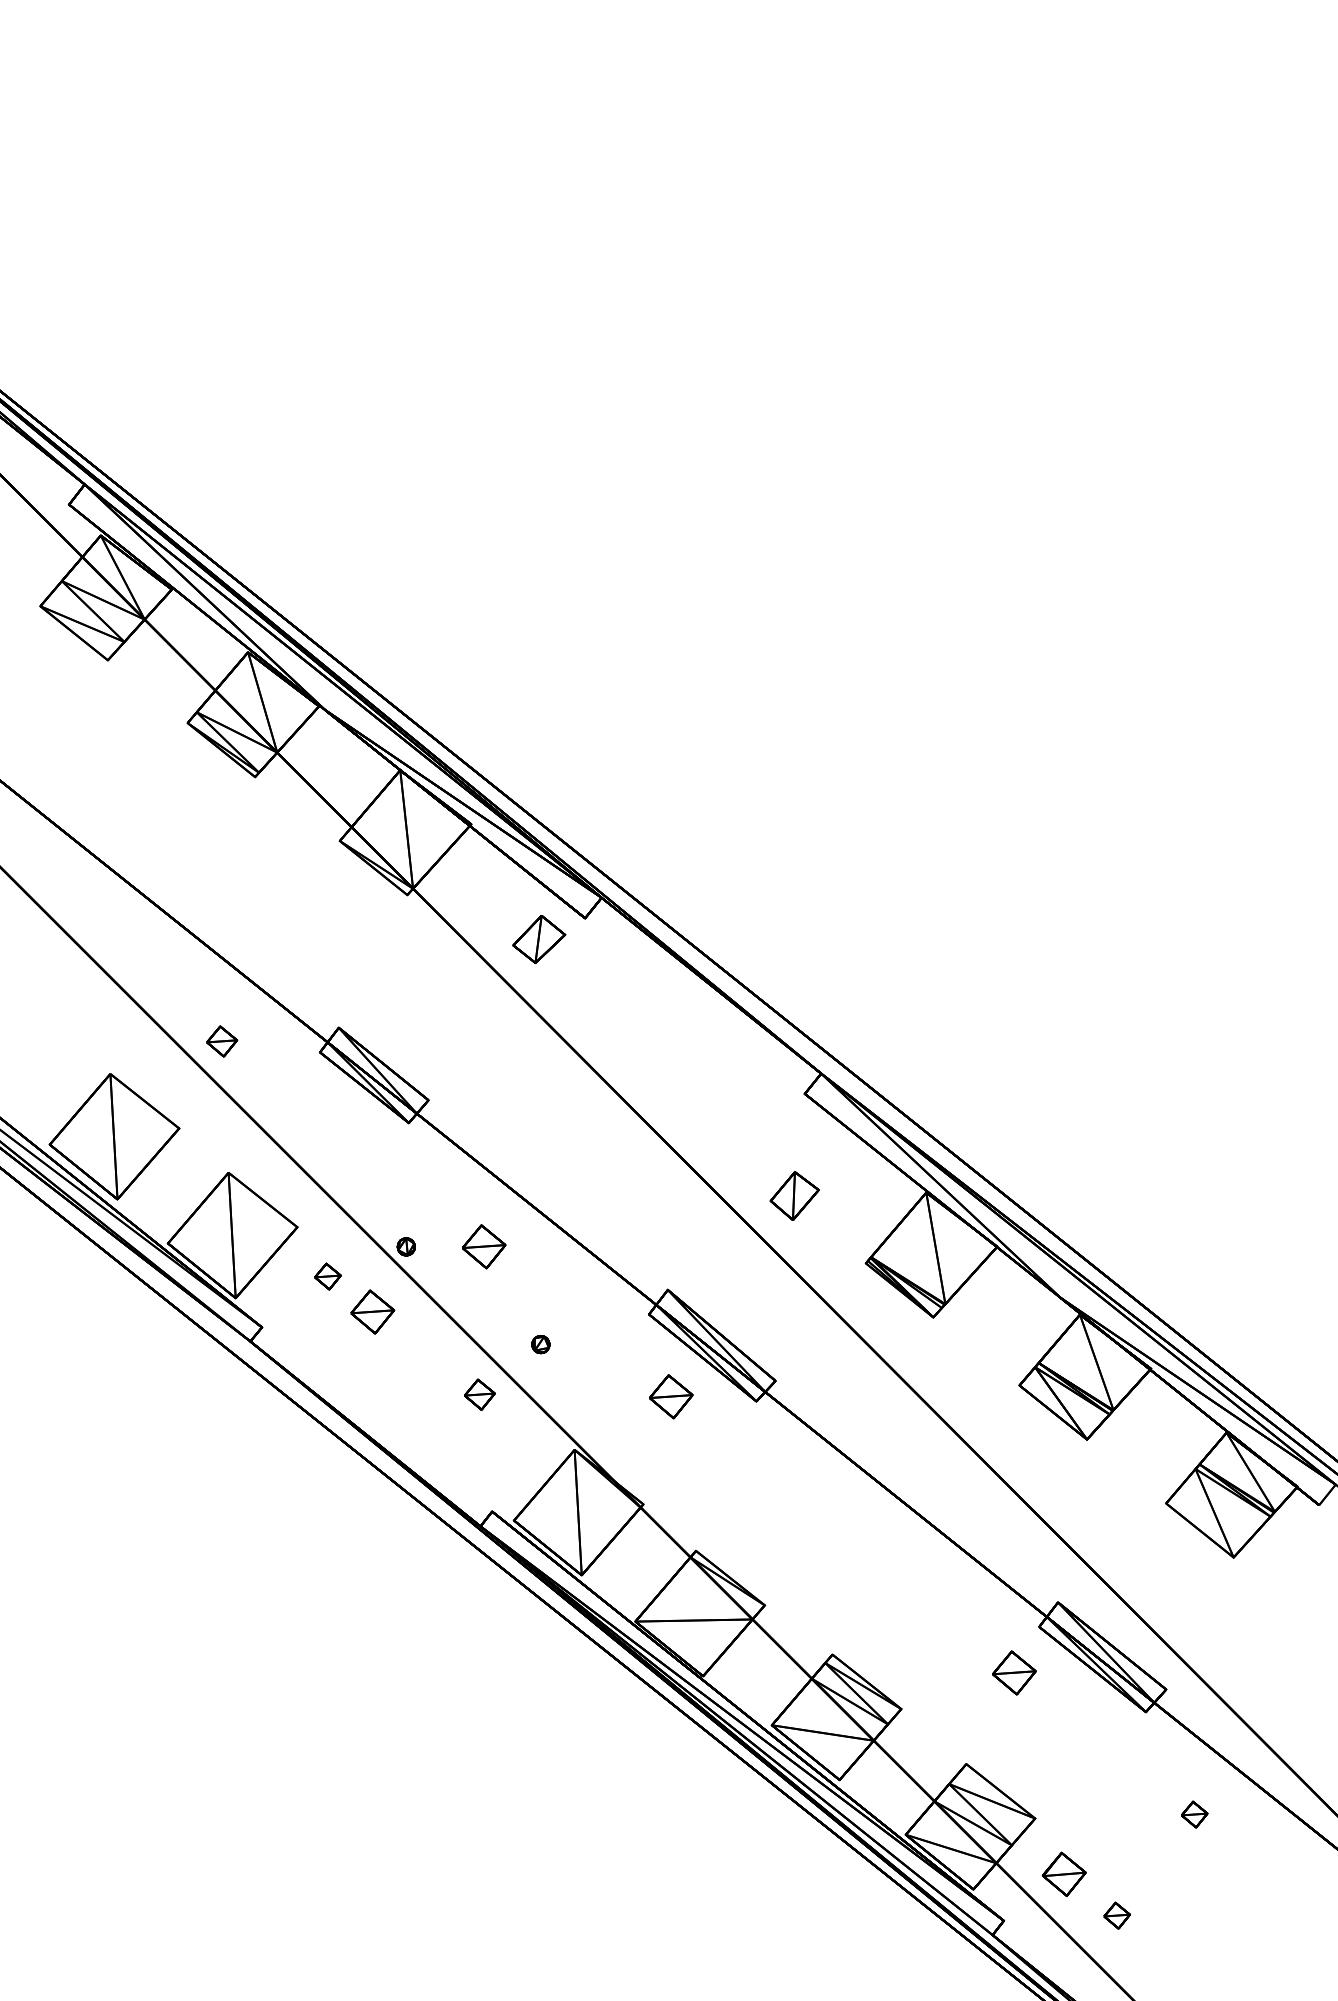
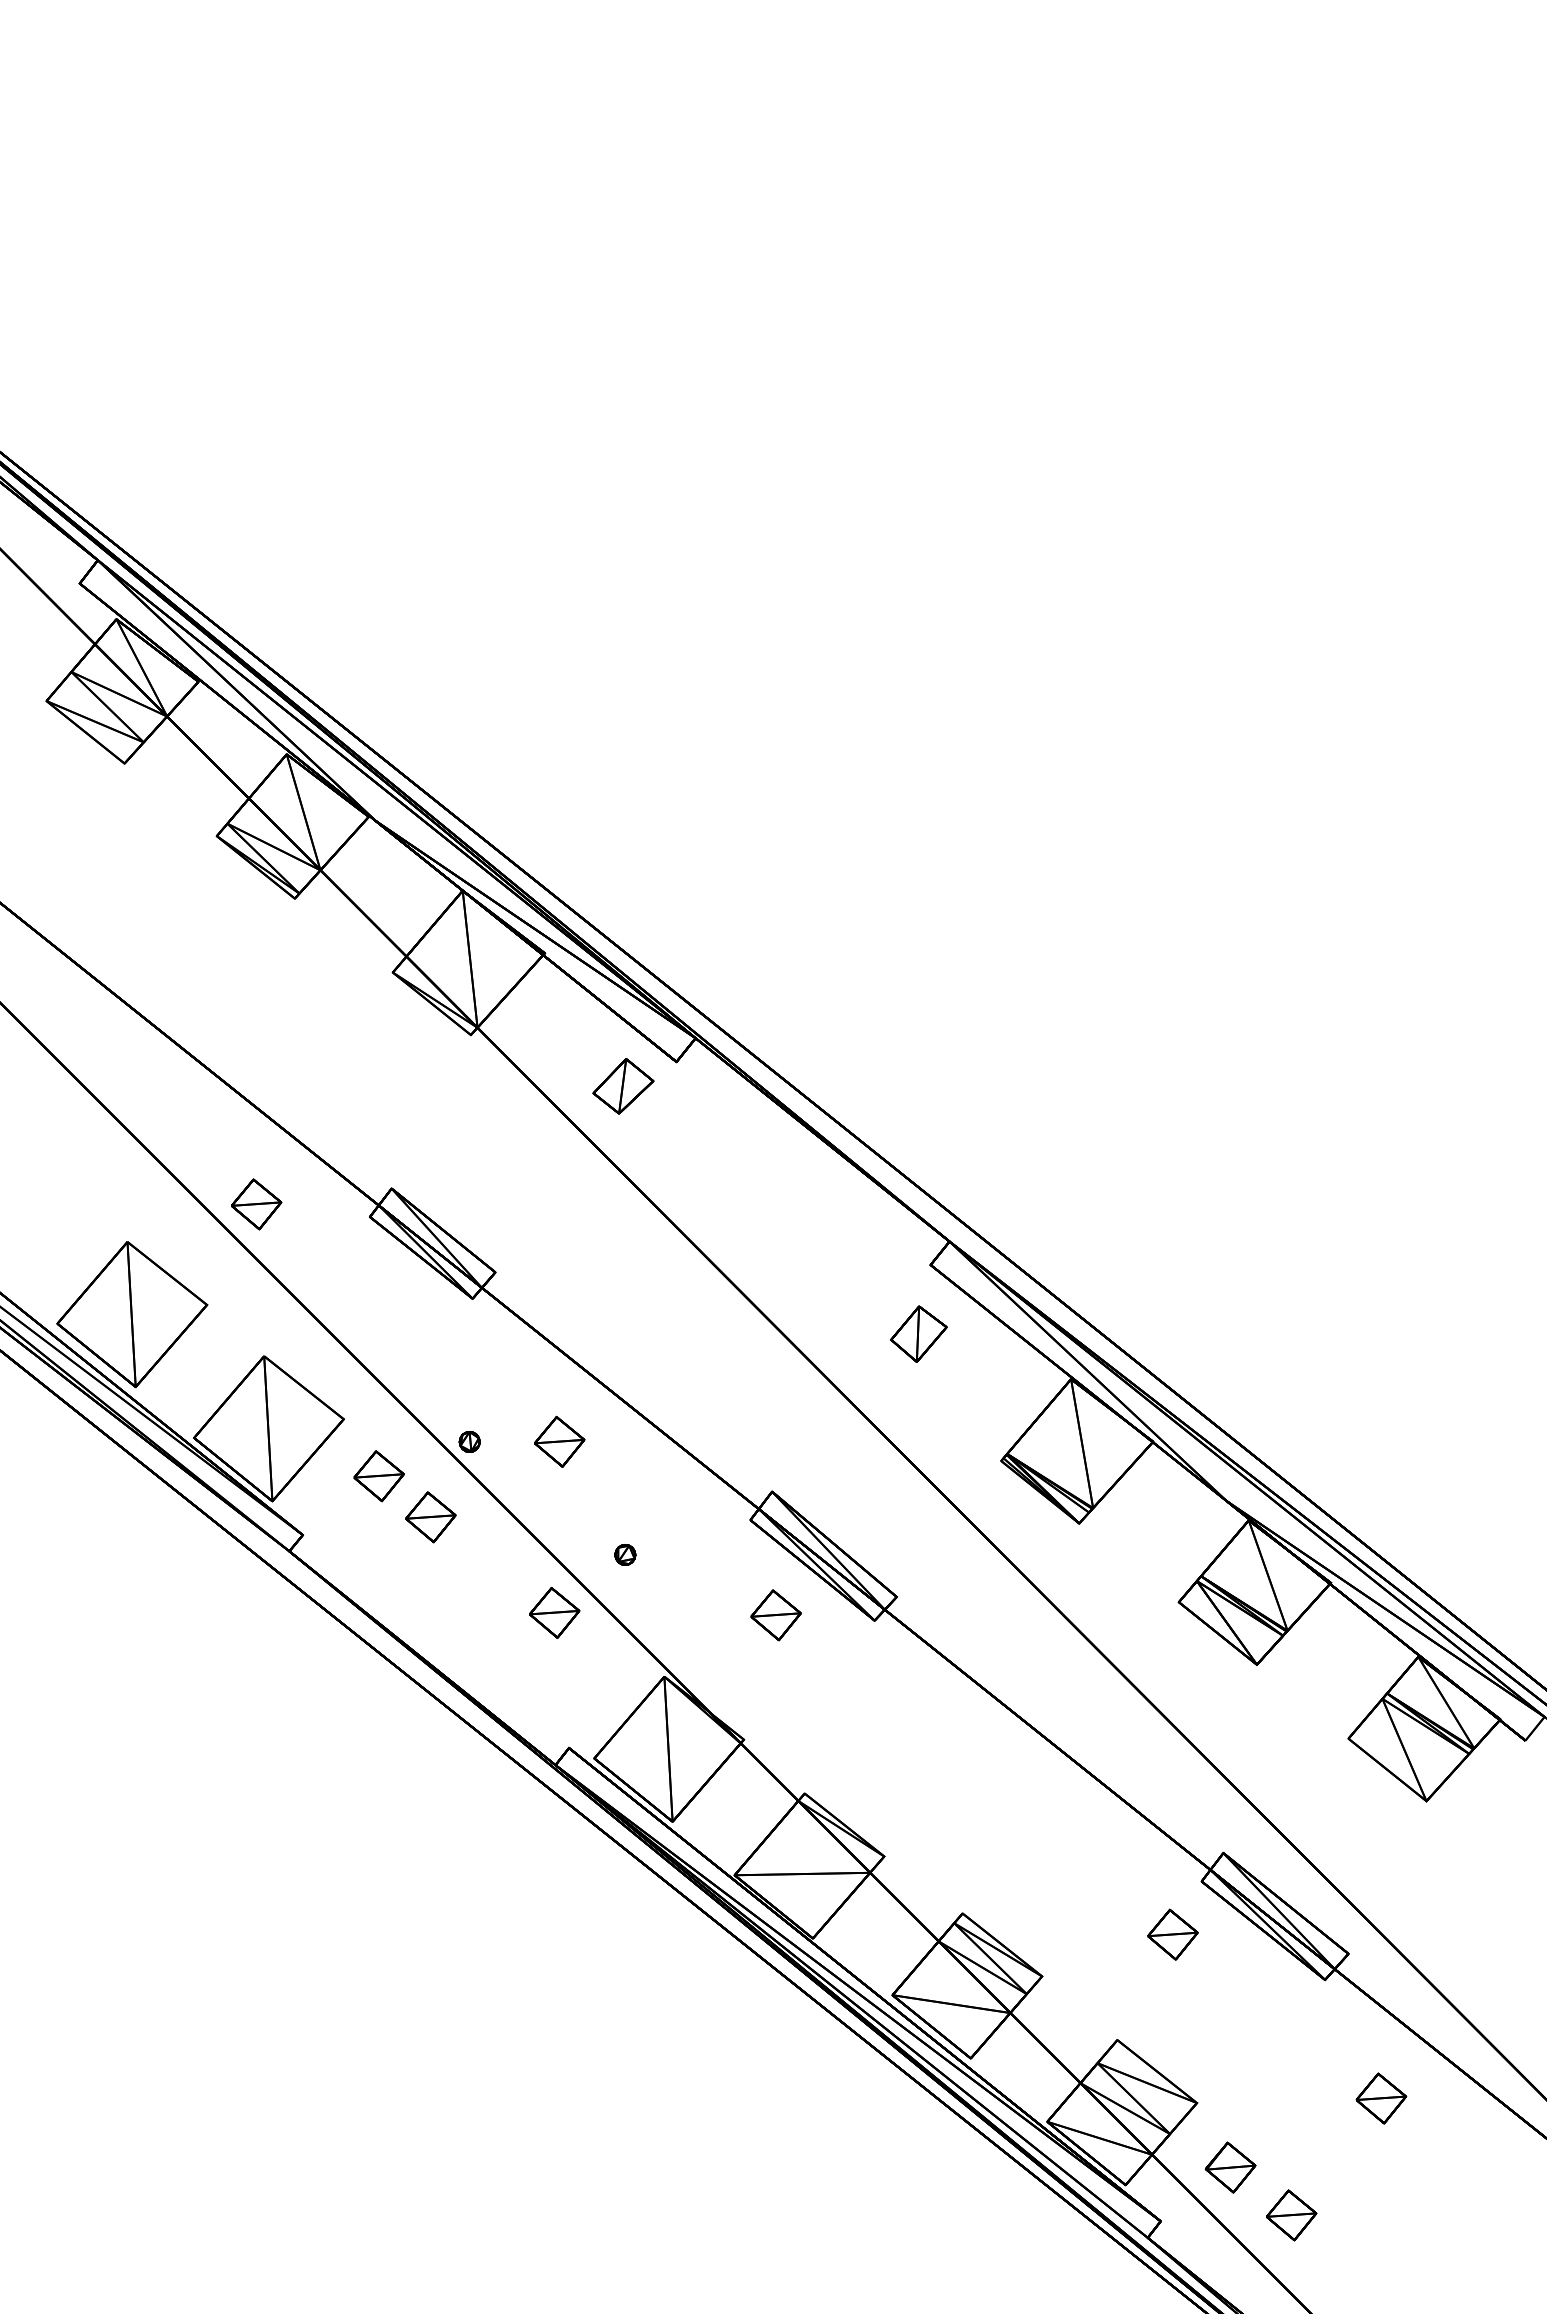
part: (221, 1041) -> (256, 1204), size x1.43
part: (794, 1195) -> (918, 1333), moved
part: (327, 1276) -> (378, 1476), size x1.67
part: (479, 1394) -> (554, 1612), size x1.43
part: (1194, 1814) -> (1381, 2098), size x1.67
part: (1116, 1915) -> (1291, 2215), size x1.67

